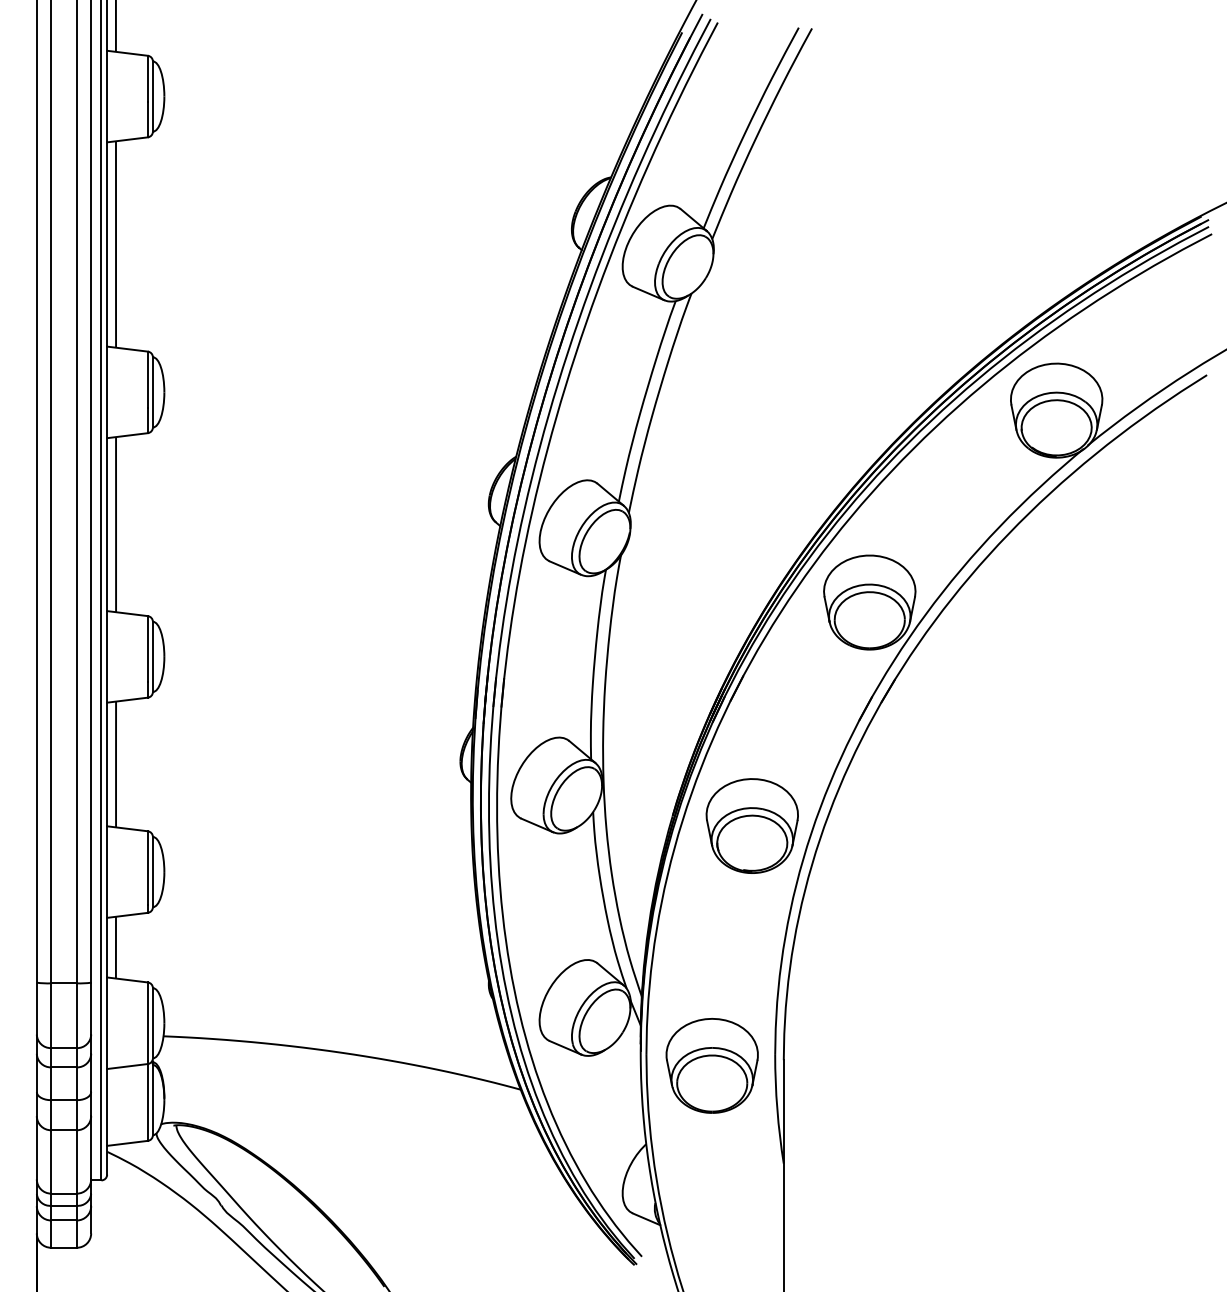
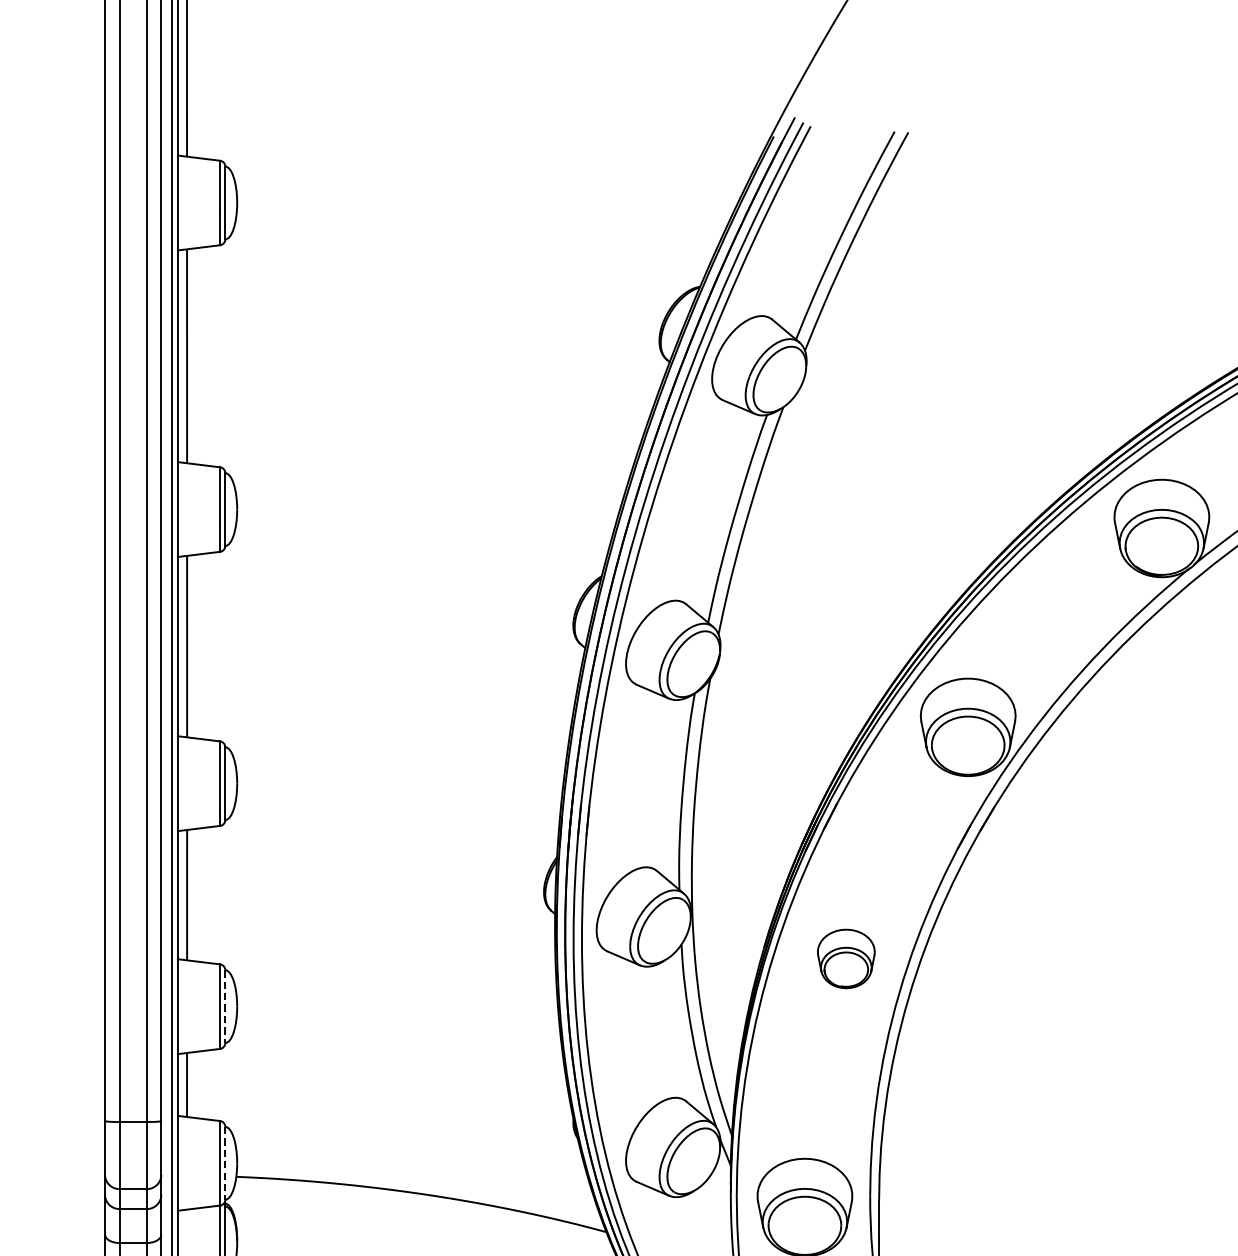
part: (751, 825) -> (845, 958), size x0.6
line: (152, 872) -> (224, 1007), solid -> dashed
line: (152, 1023) -> (224, 1163), solid -> dashed

